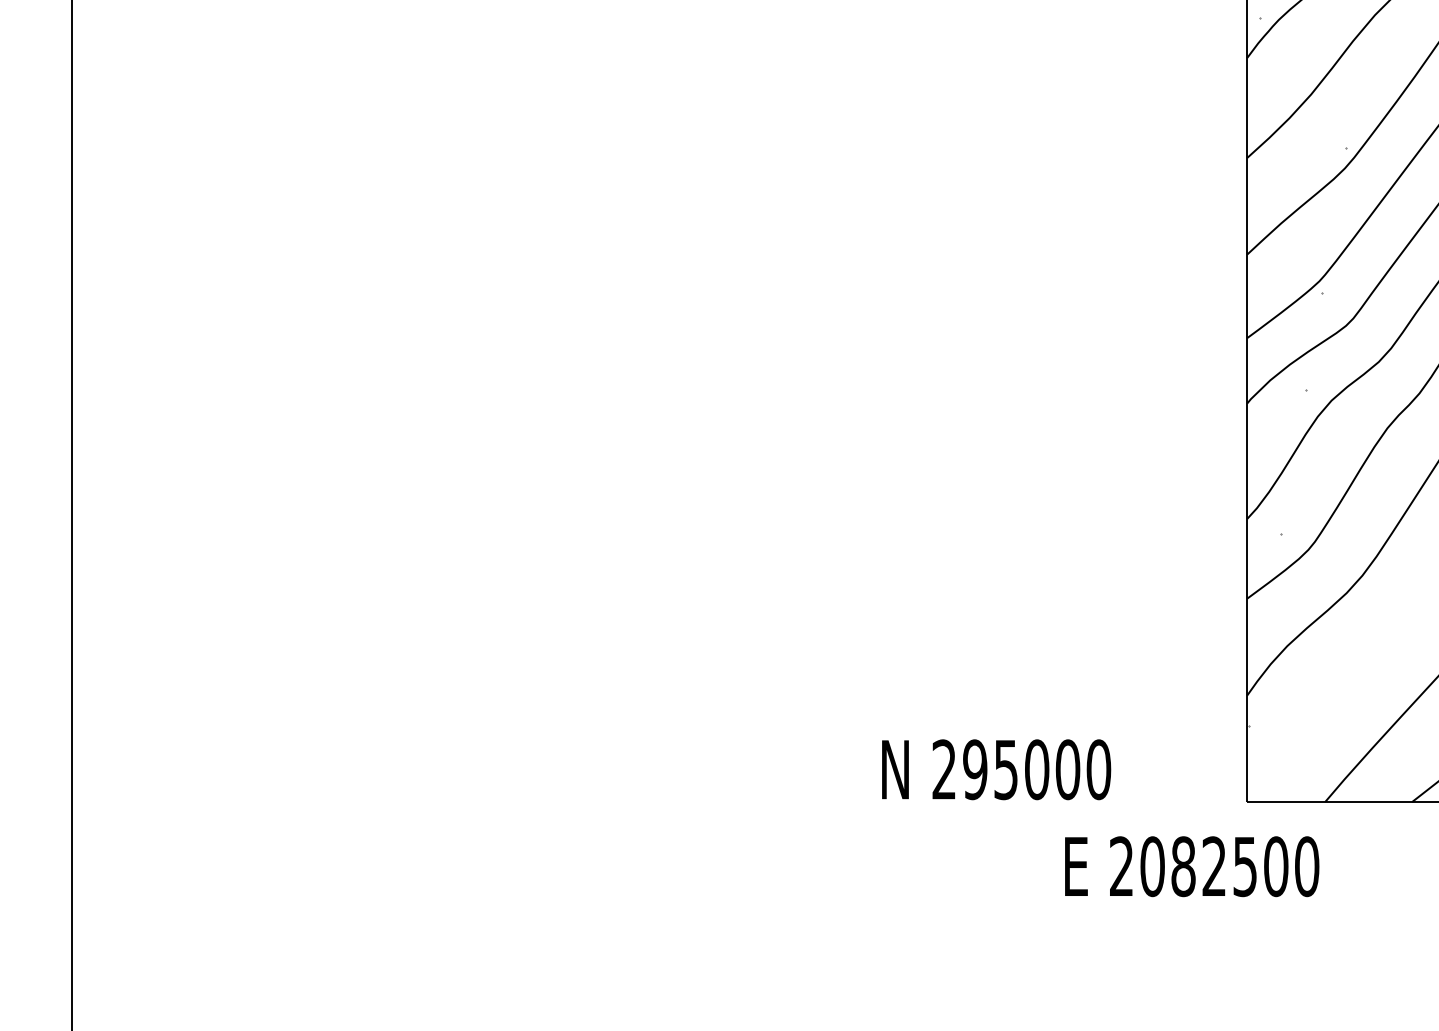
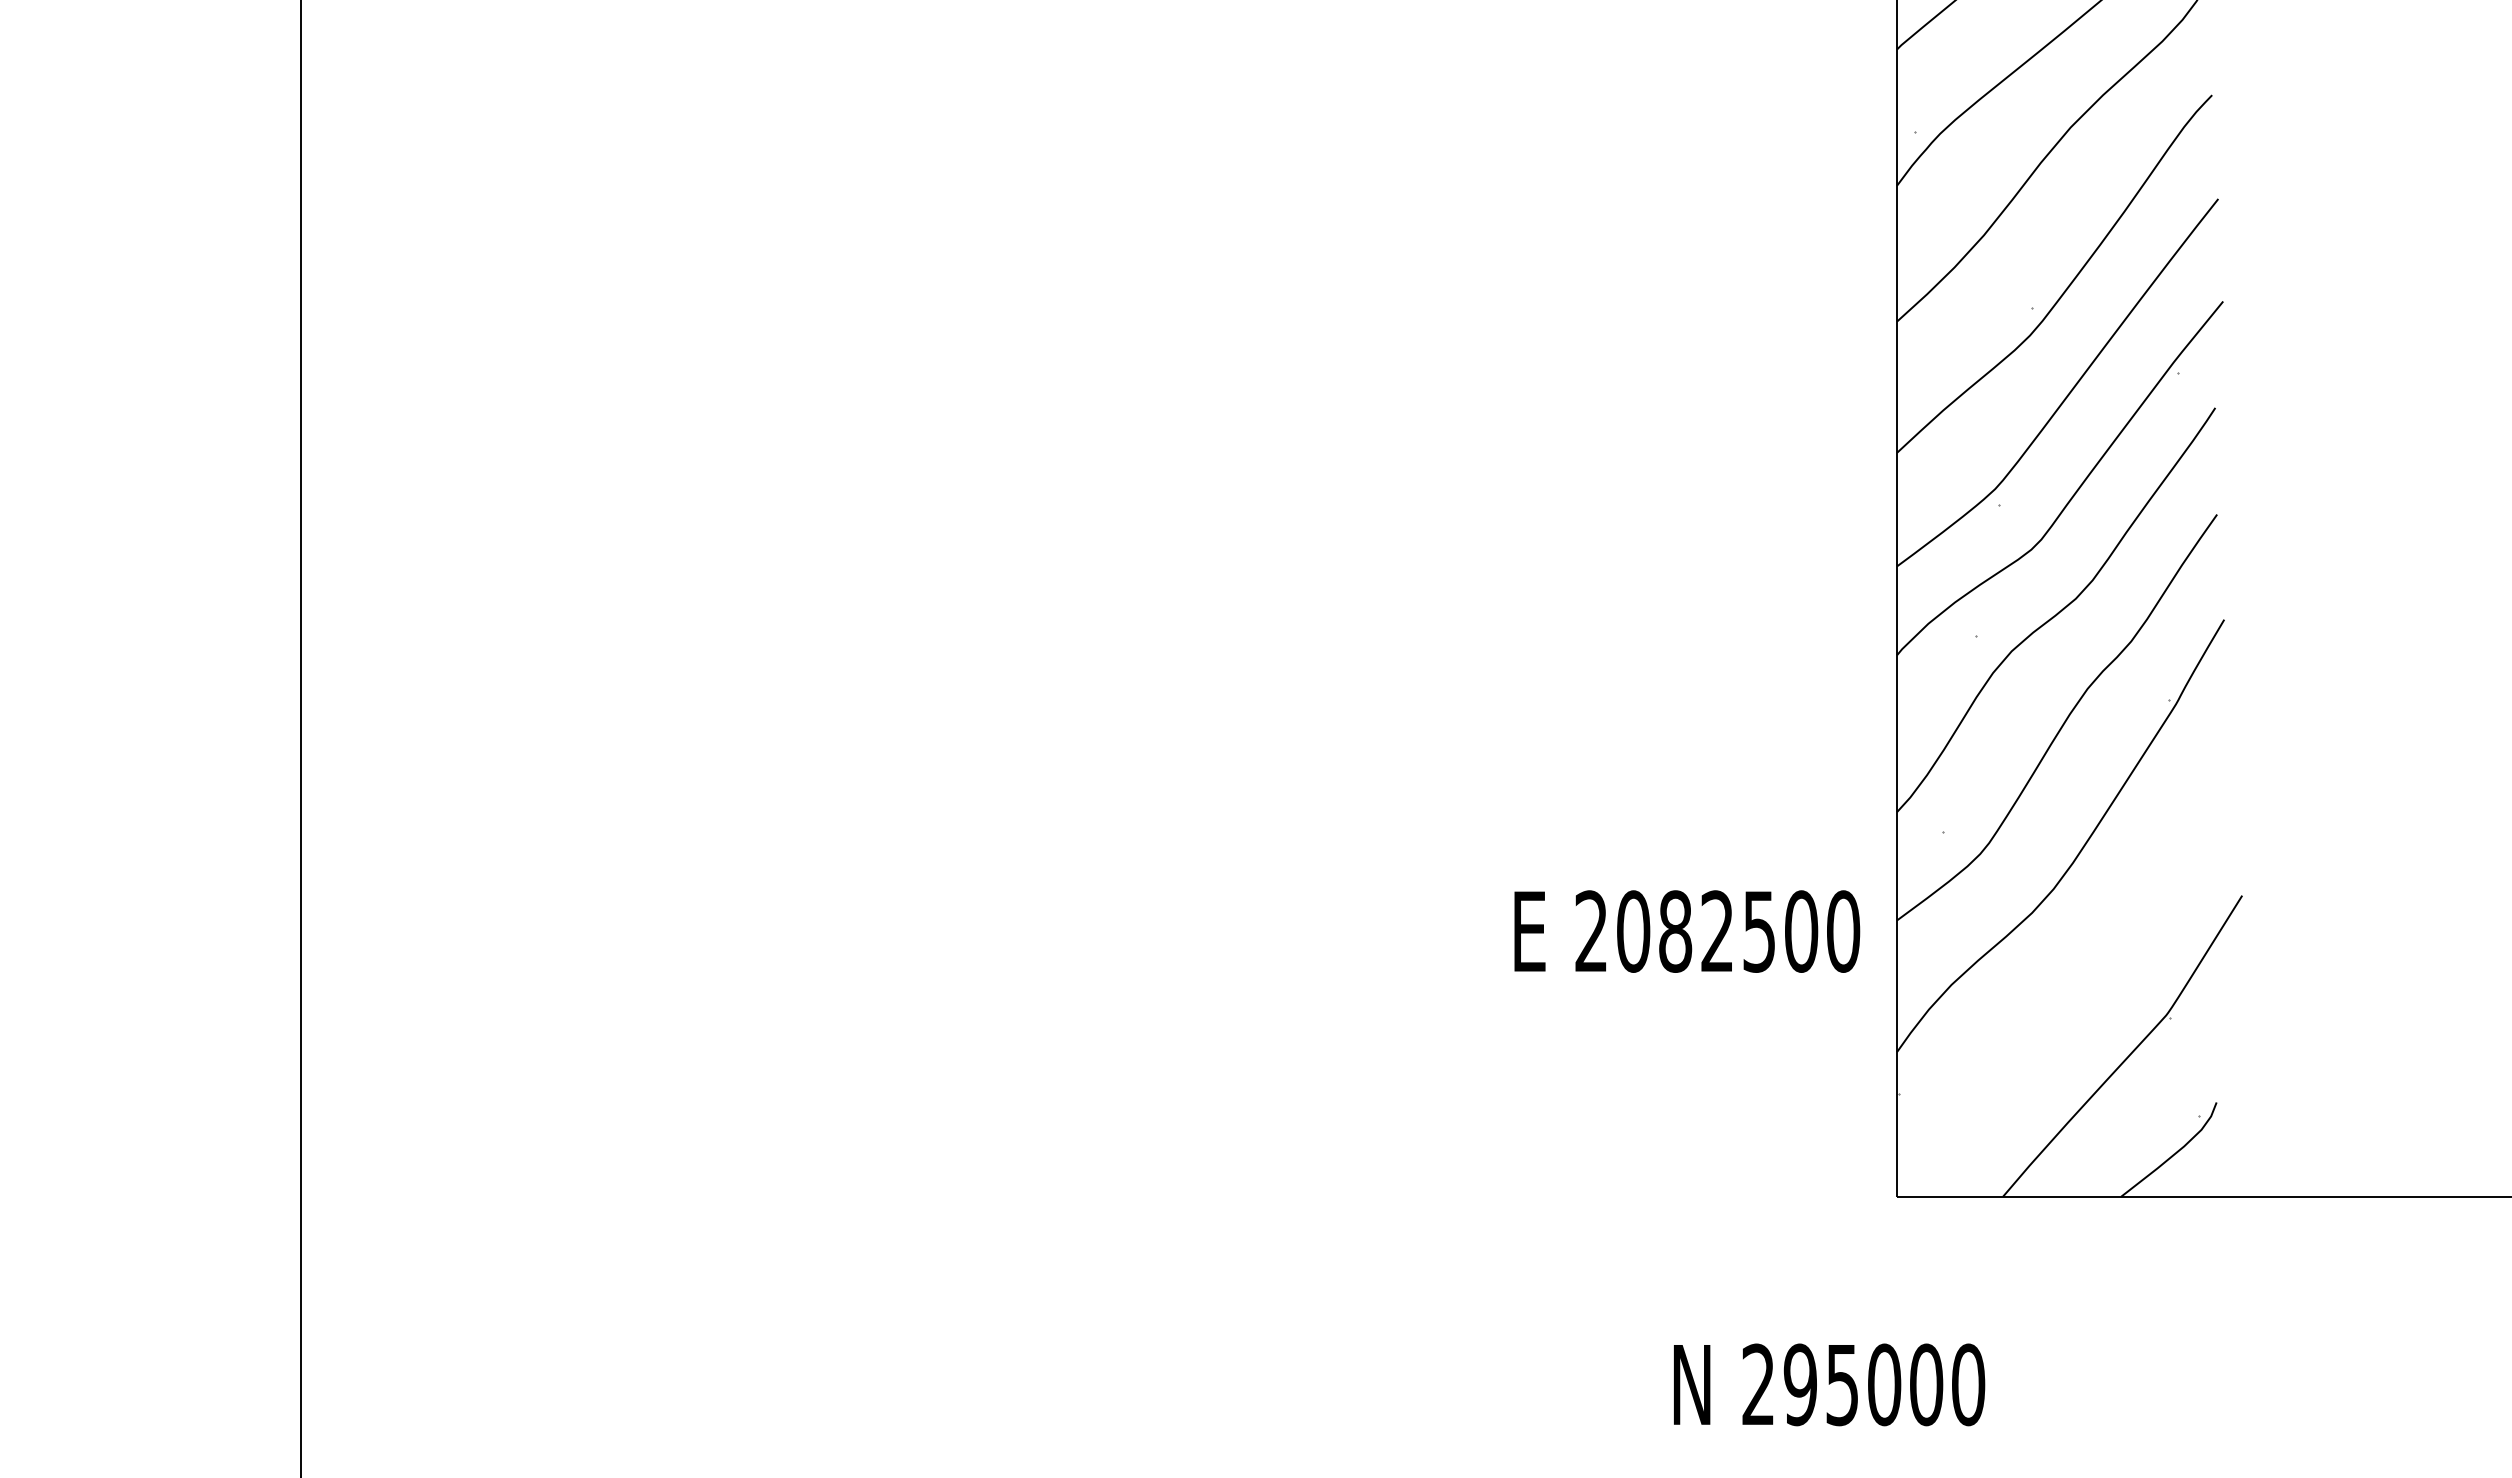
text: (996, 769) -> (1829, 1384), moved
text: (1192, 866) -> (1687, 931), moved

